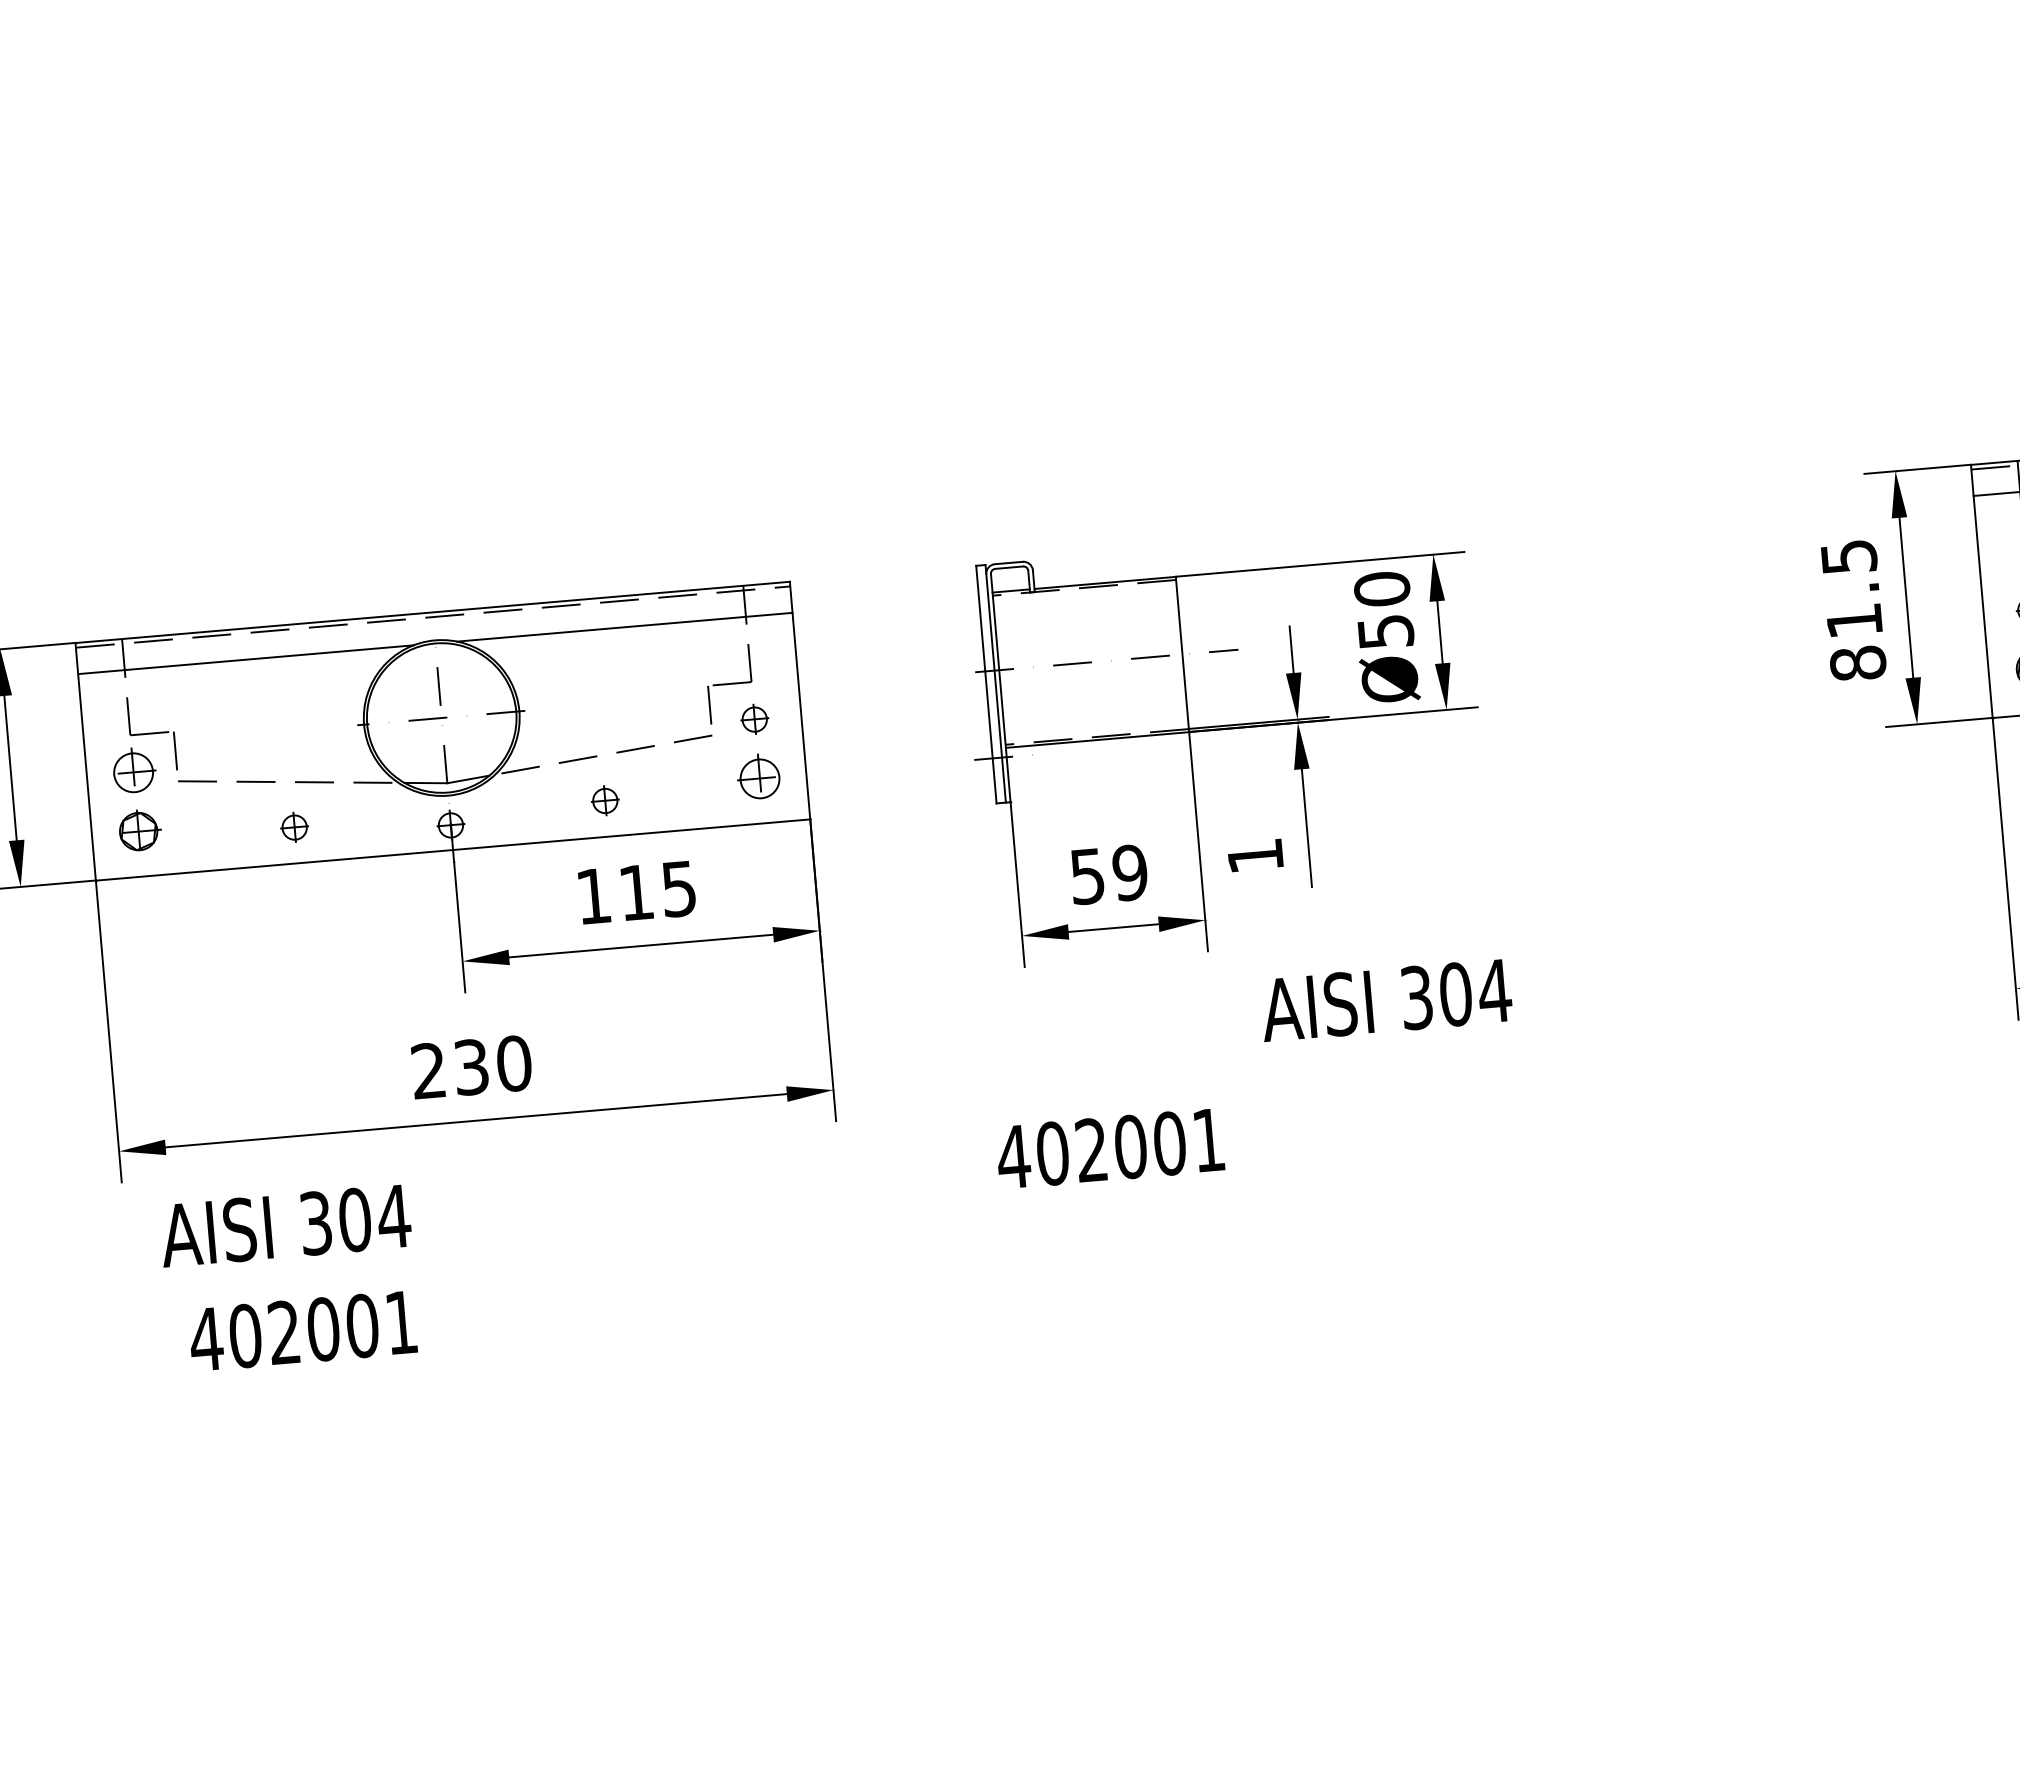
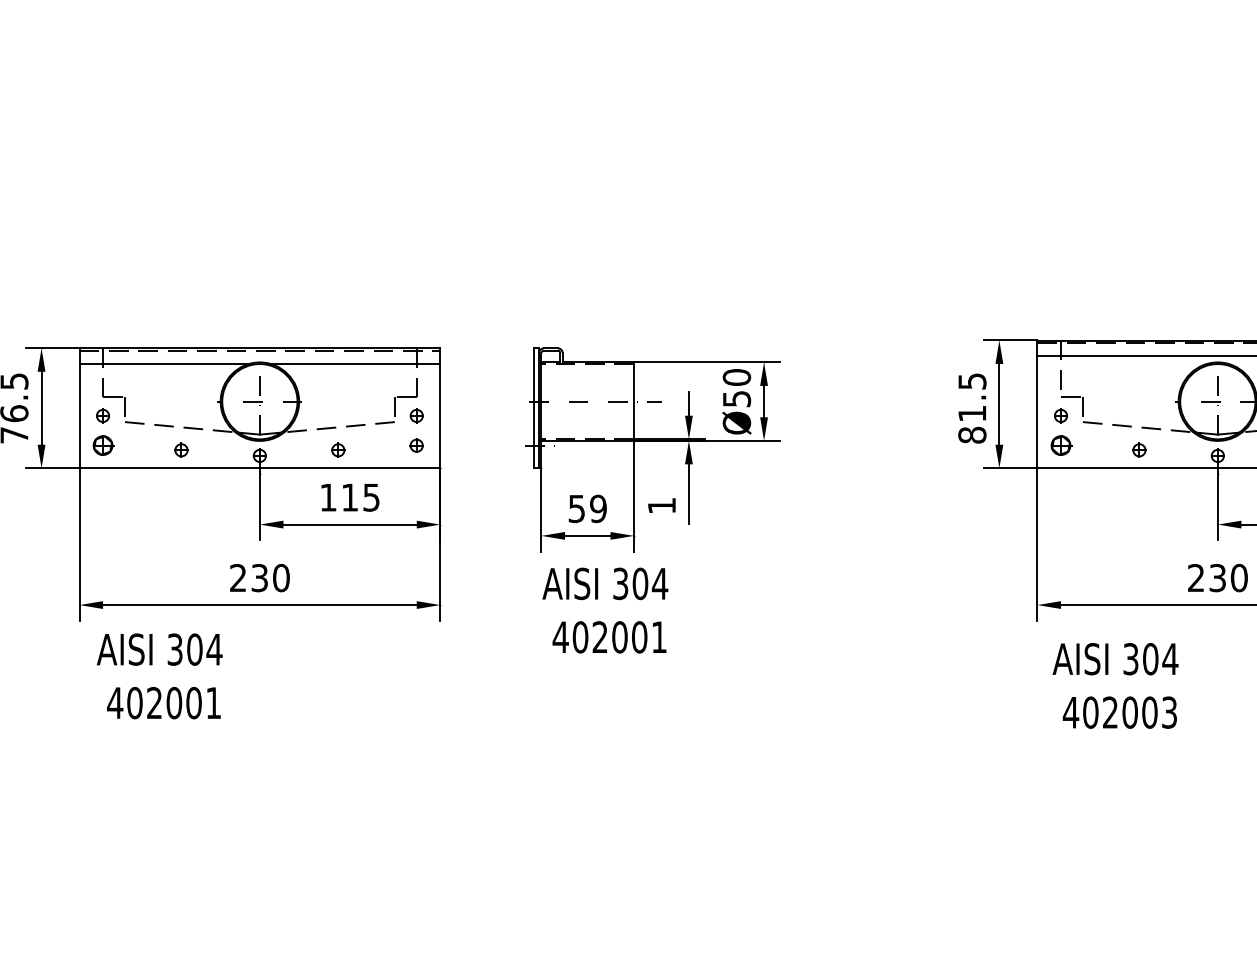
part: (132, 772) -> (102, 415), size x0.62
part: (759, 778) -> (416, 445), size x0.62
text: (1386, 999) -> (605, 583), moved
text: (1110, 1149) -> (609, 637), moved

